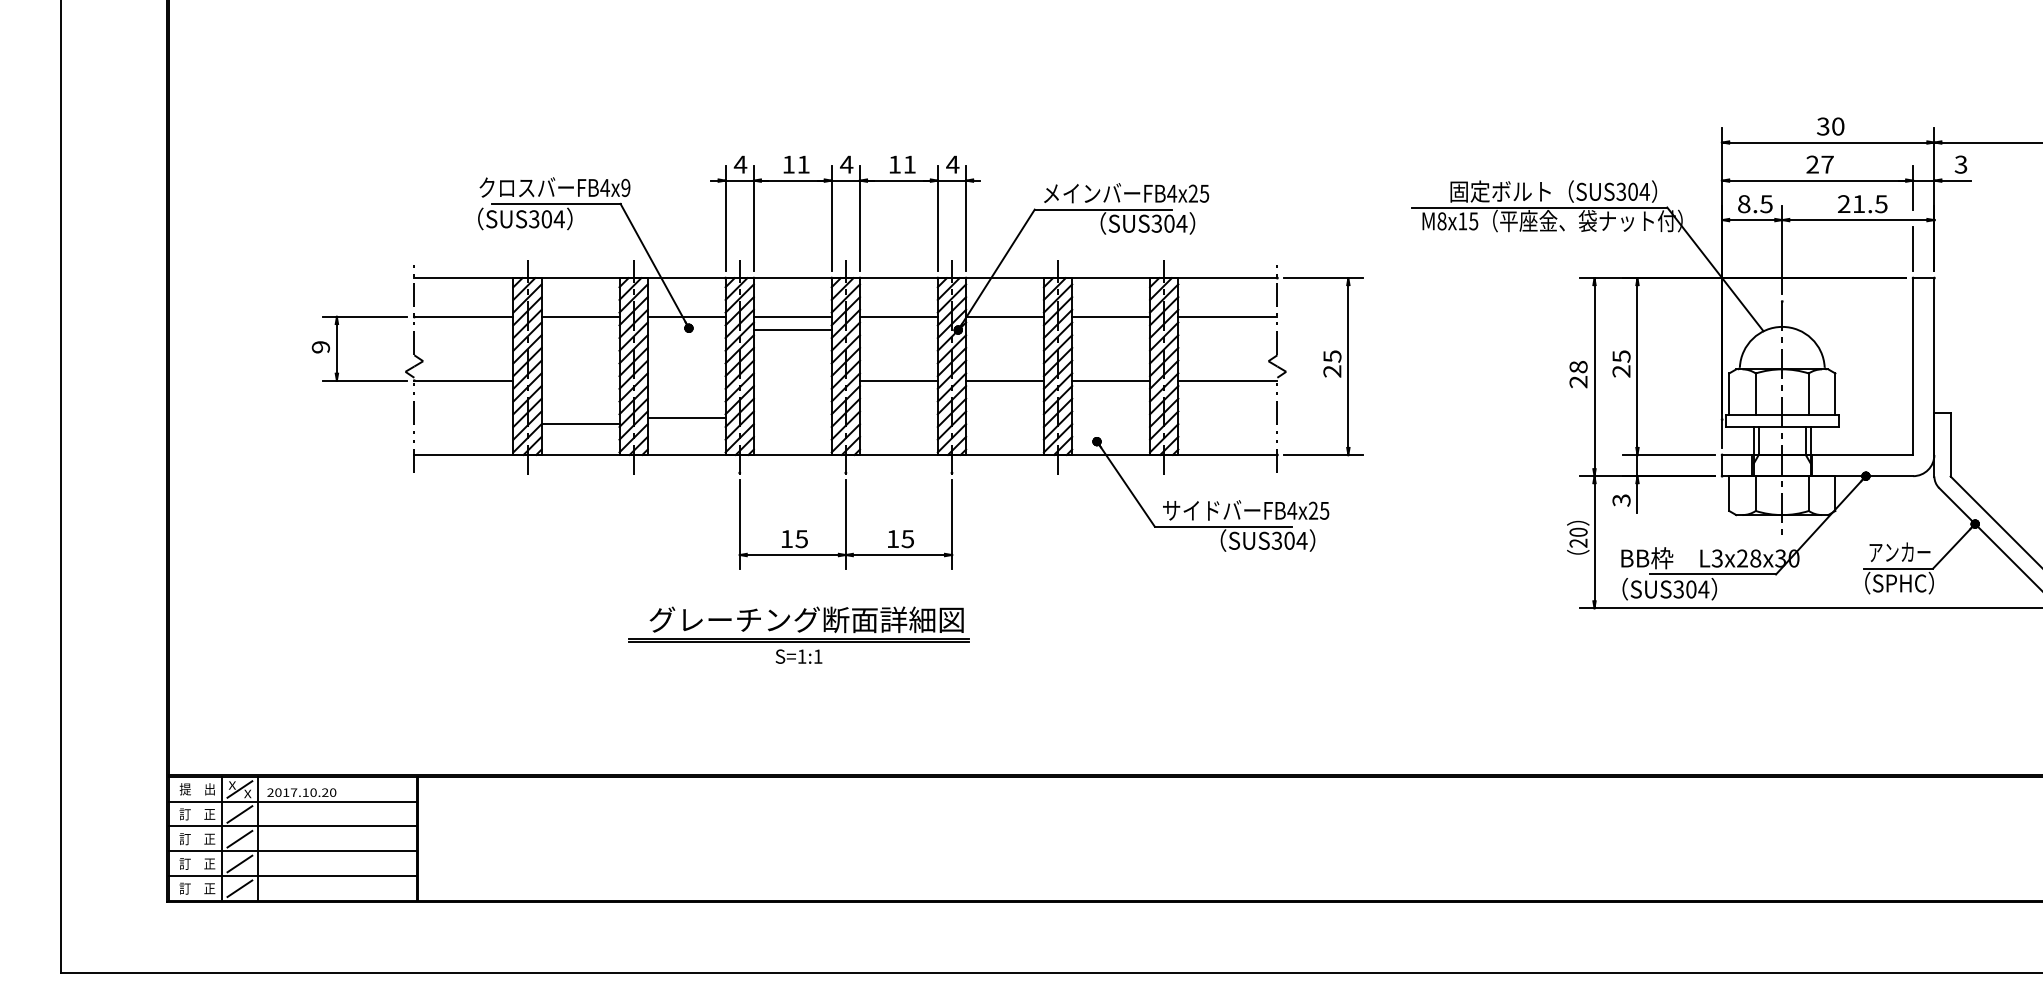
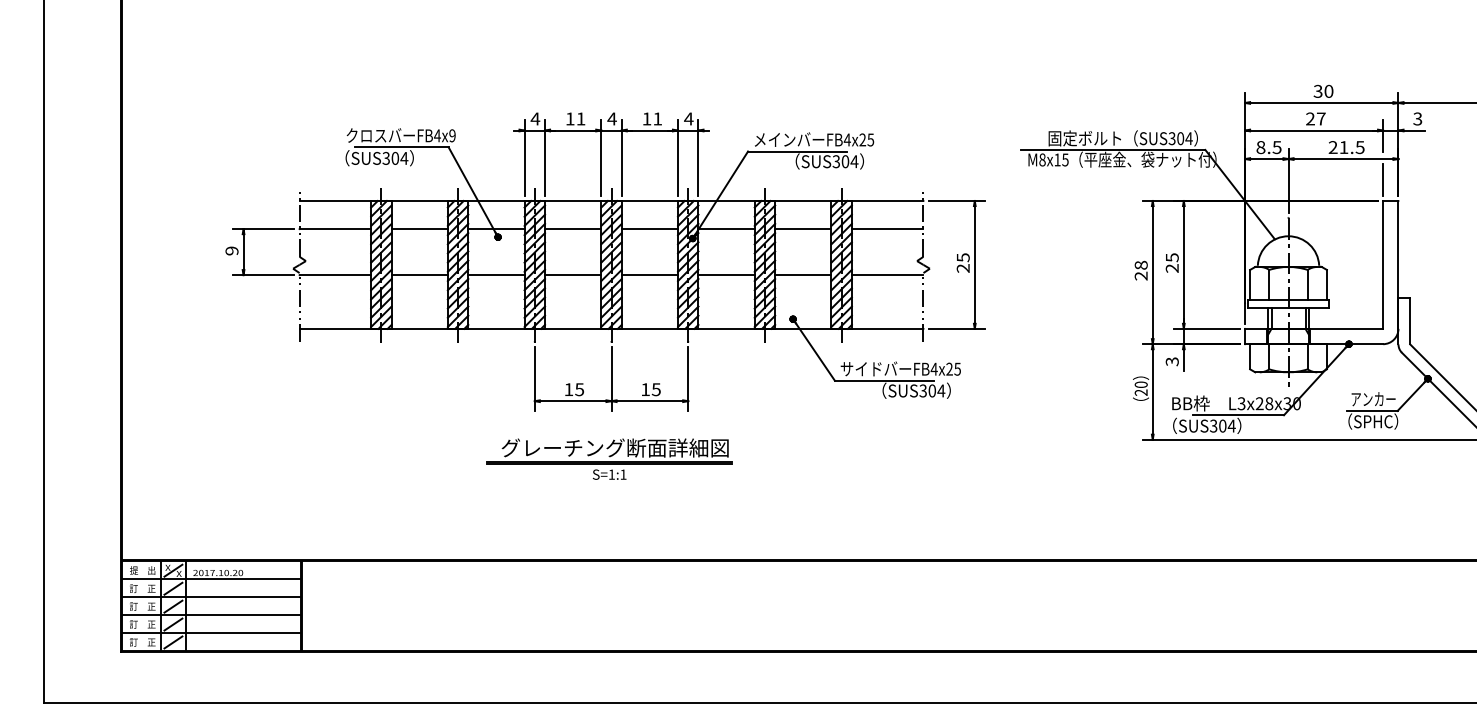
line: (793, 329) -> (573, 275), moved
line: (686, 418) -> (496, 275), moved
line: (580, 424) -> (419, 275), moved
part: (798, 634) -> (609, 458), moved

